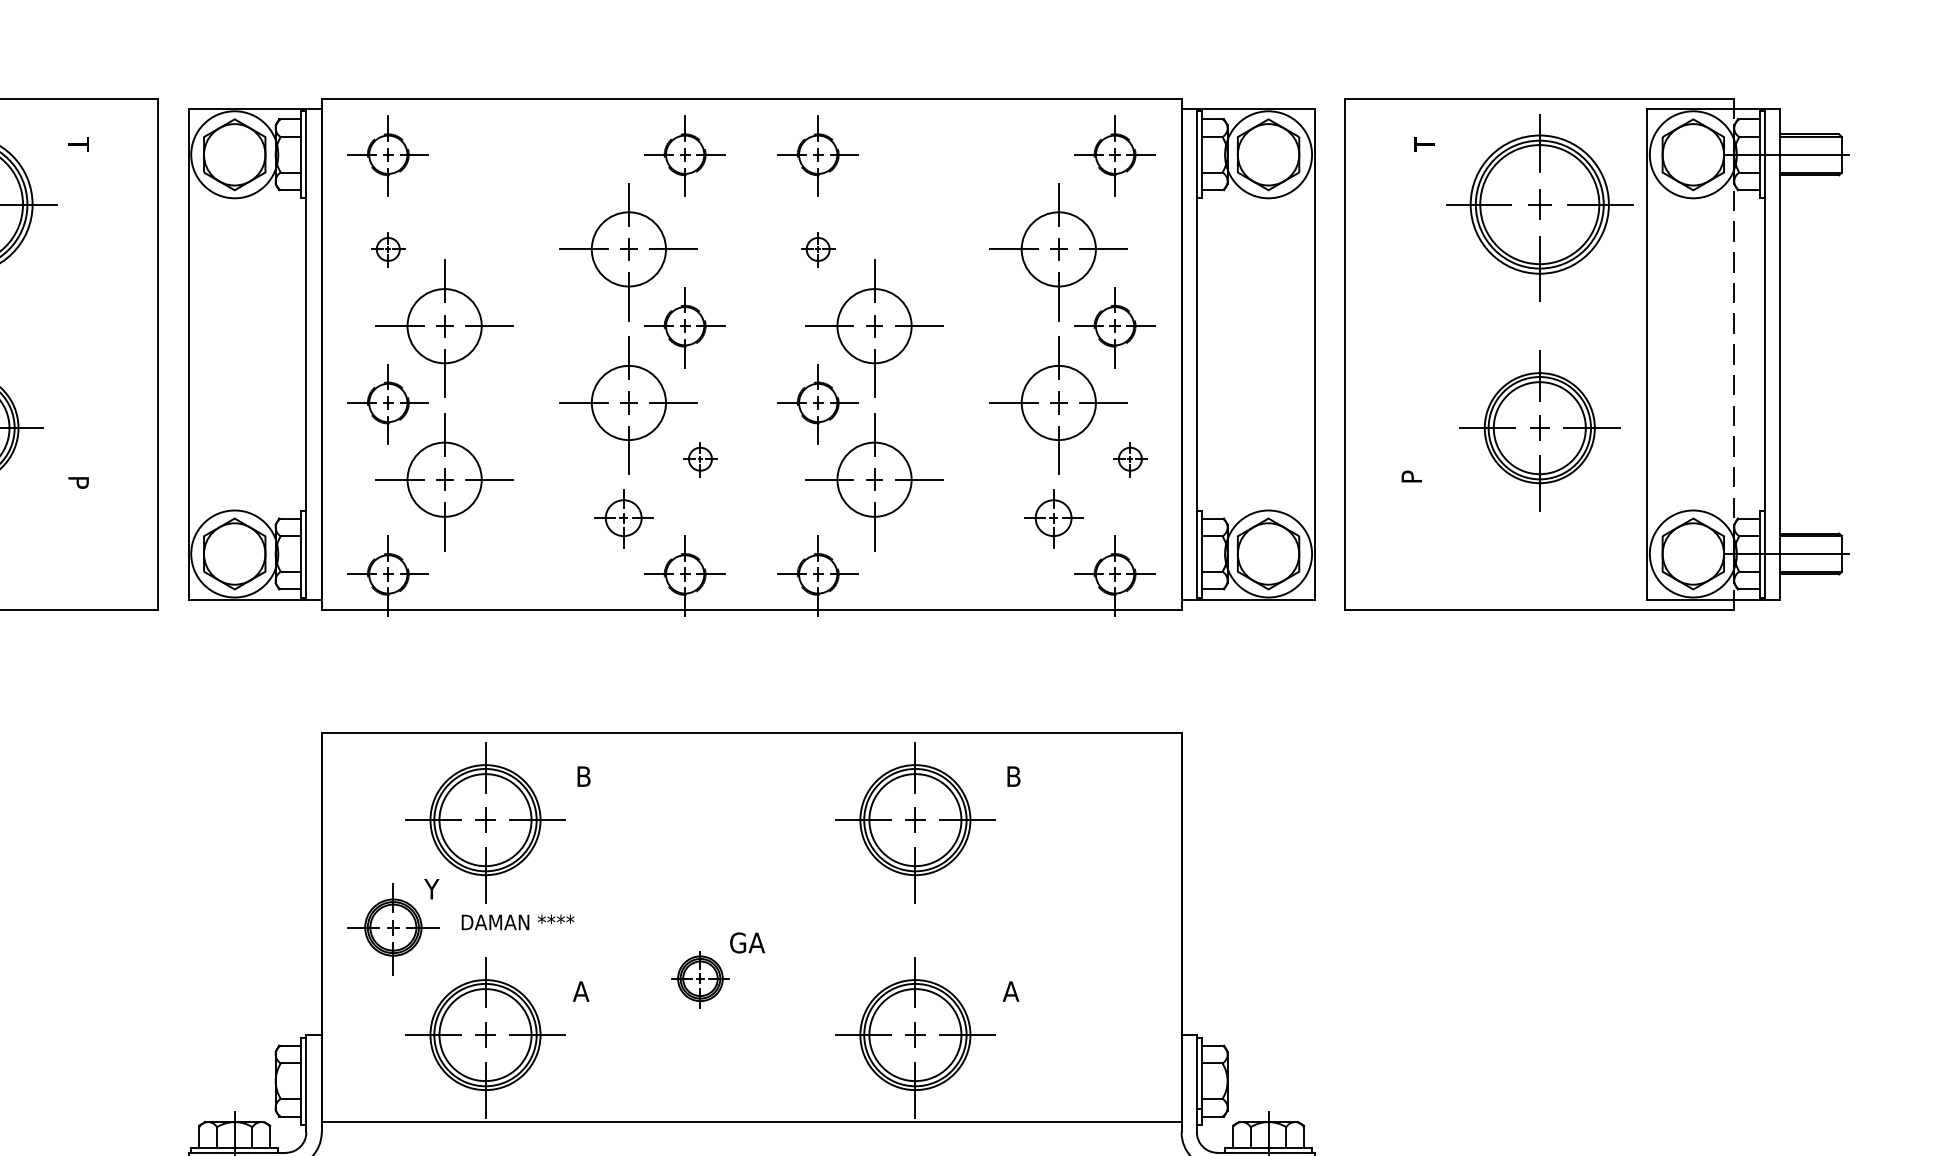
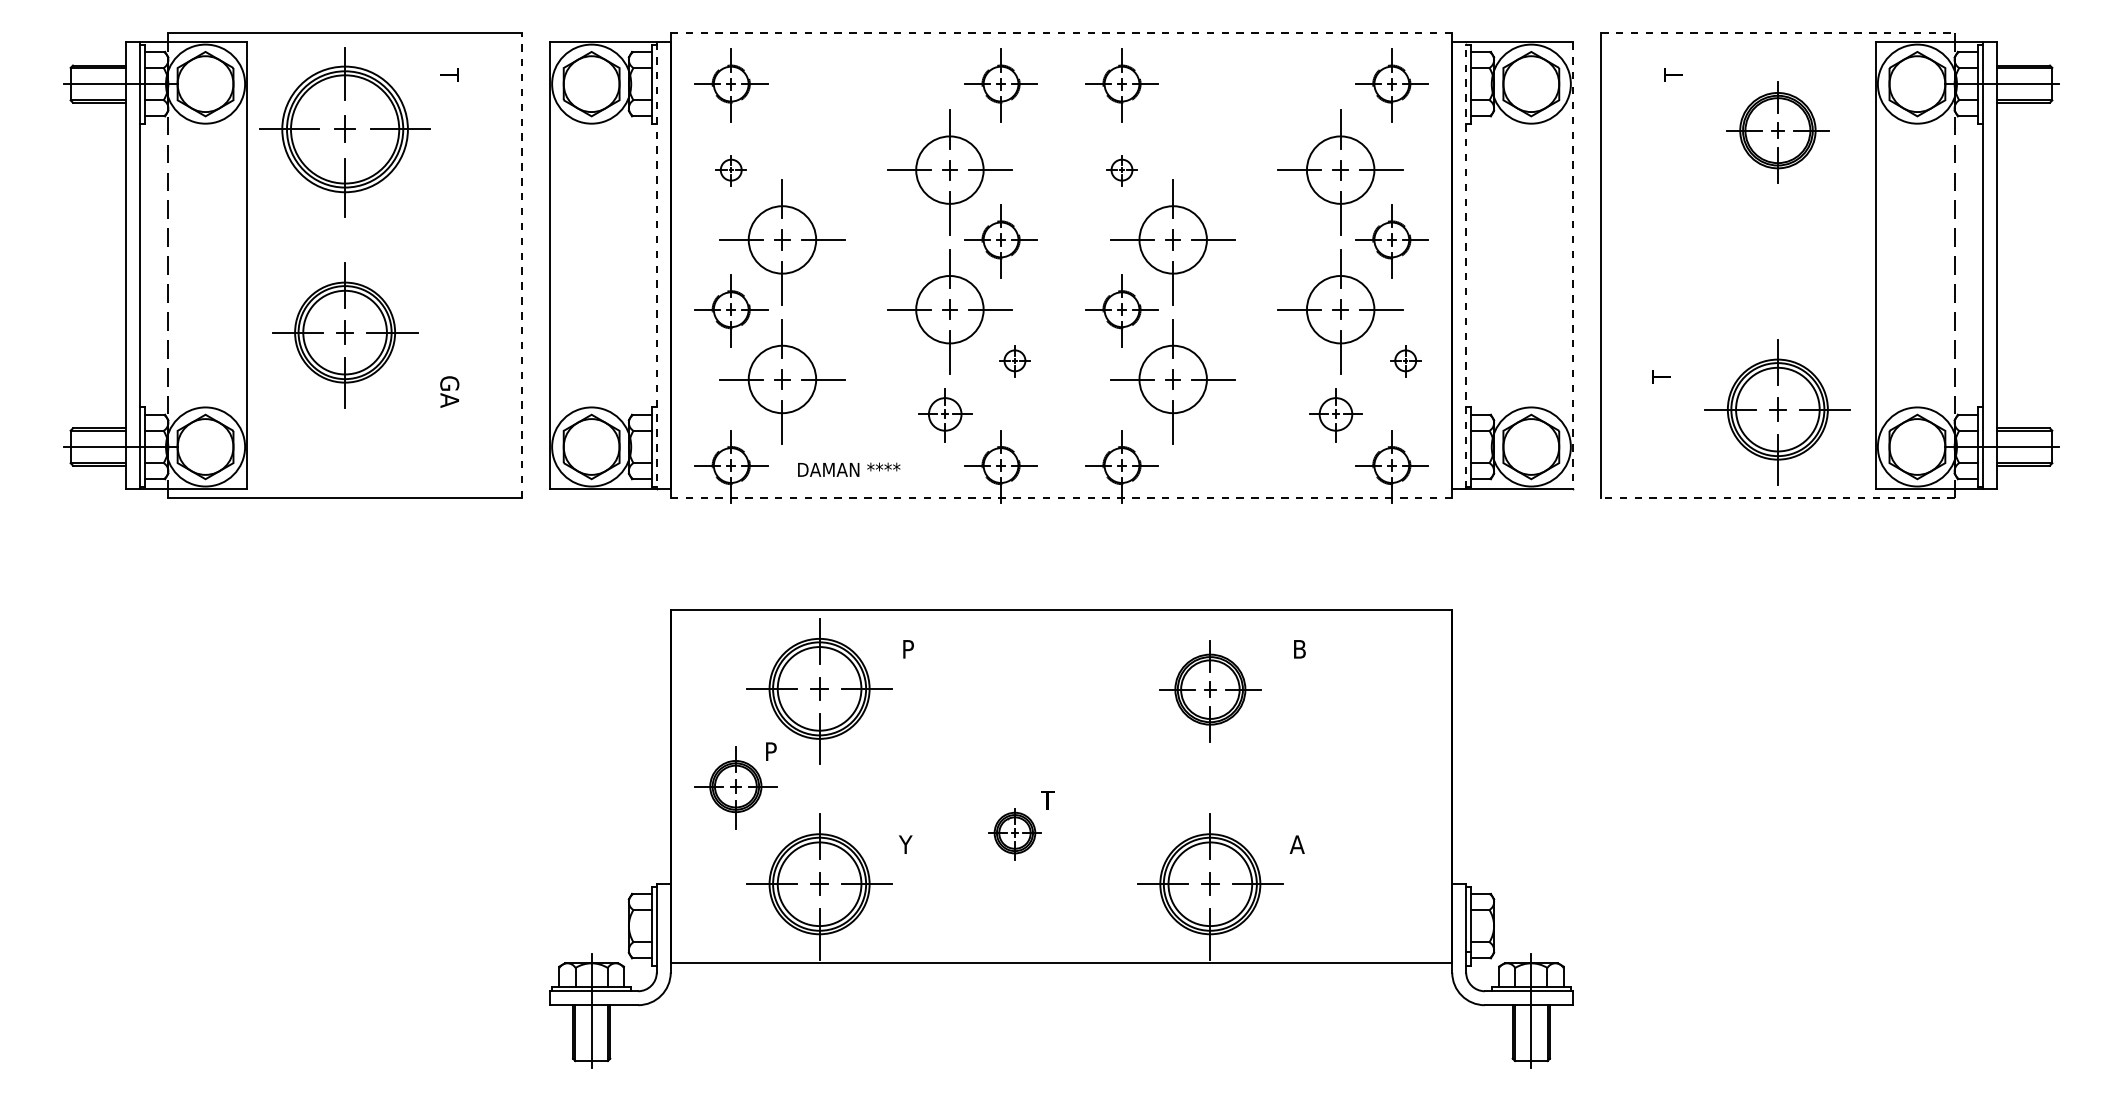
line: (751, 97) -> (1061, 32), solid -> dashed
line: (1539, 97) -> (1777, 32), solid -> dashed
part: (1539, 208) -> (1777, 132), size x0.6
line: (157, 354) -> (521, 265), solid -> dashed
line: (1197, 354) -> (1466, 265), solid -> dashed
line: (306, 355) -> (656, 266), solid -> dashed
line: (1314, 355) -> (1573, 266), solid -> dashed
part: (1539, 431) -> (1777, 412), moved
text: (1411, 476) -> (1661, 376), P -> T
text: (78, 492) -> (449, 391), P -> GA
line: (751, 610) -> (1061, 498), solid -> dashed
line: (1539, 610) -> (1777, 498), solid -> dashed
text: (585, 776) -> (910, 649), B -> P
part: (915, 823) -> (1210, 691), size x0.7
text: (431, 889) -> (770, 751), Y -> P
text: (518, 922) -> (849, 469), moved
text: (747, 942) -> (1057, 800), GA -> T
text: (580, 991) -> (905, 844), A -> Y

